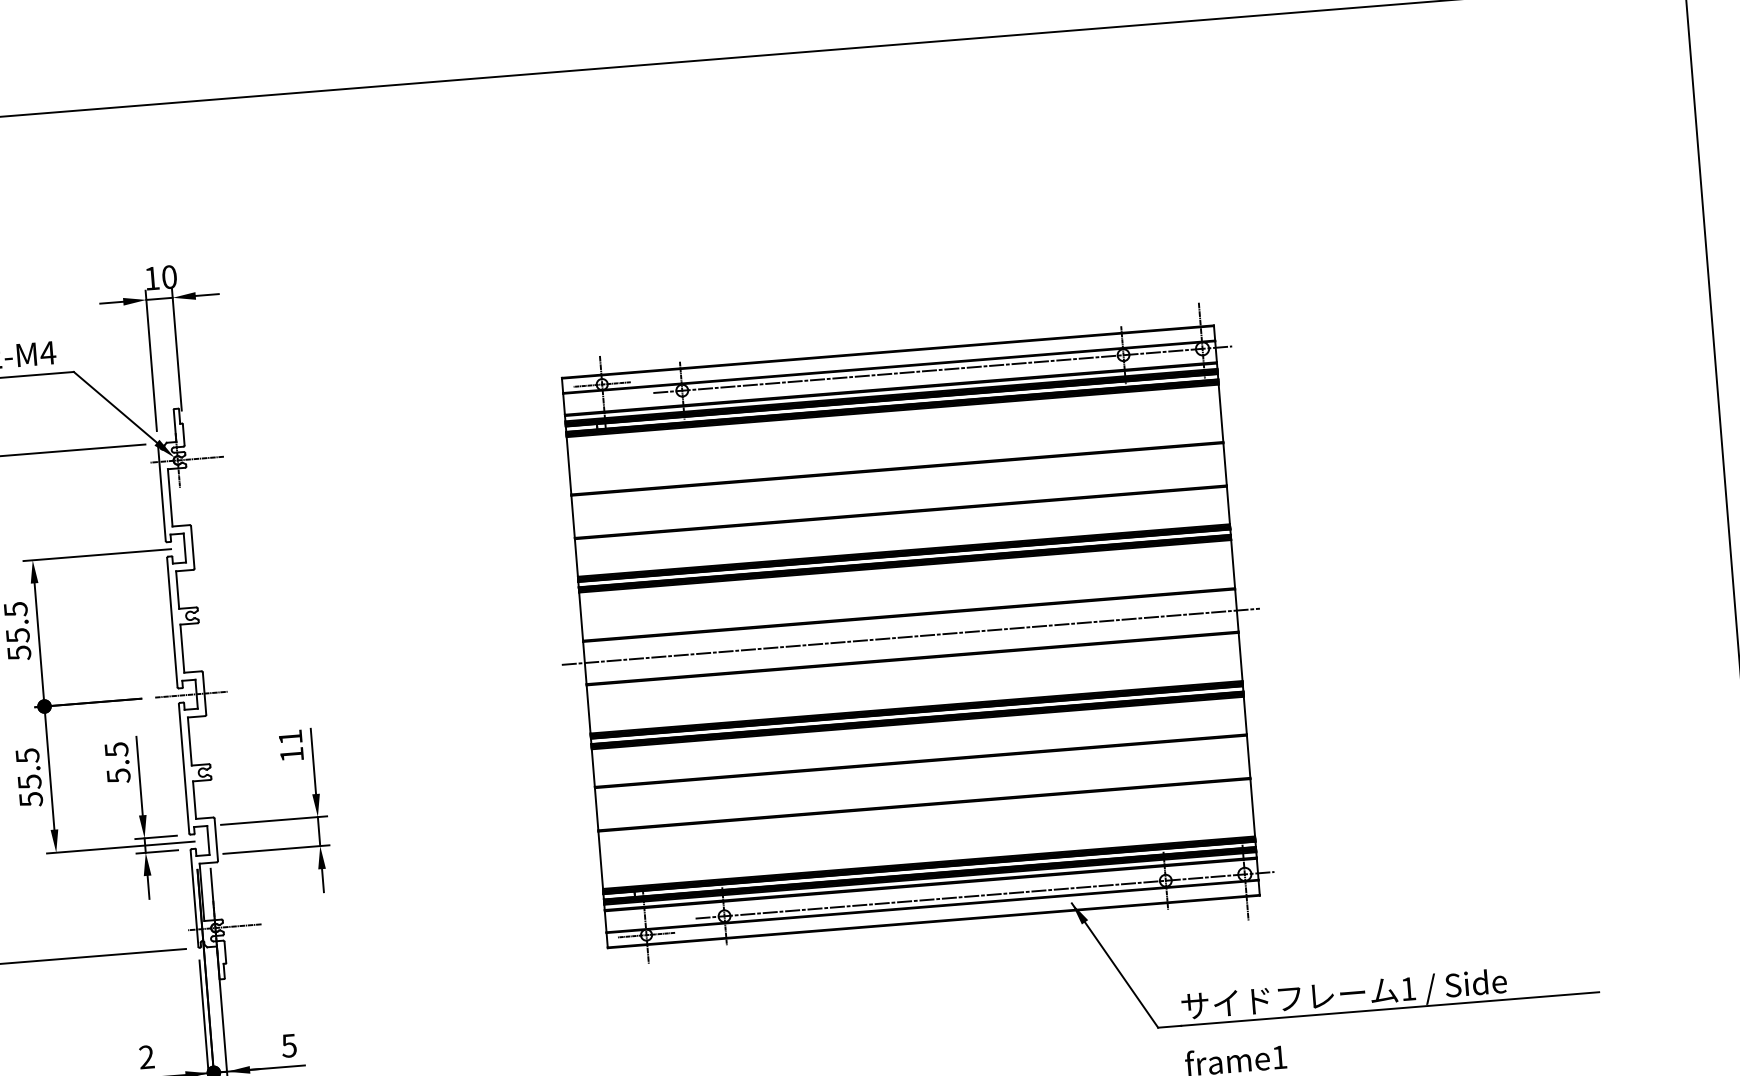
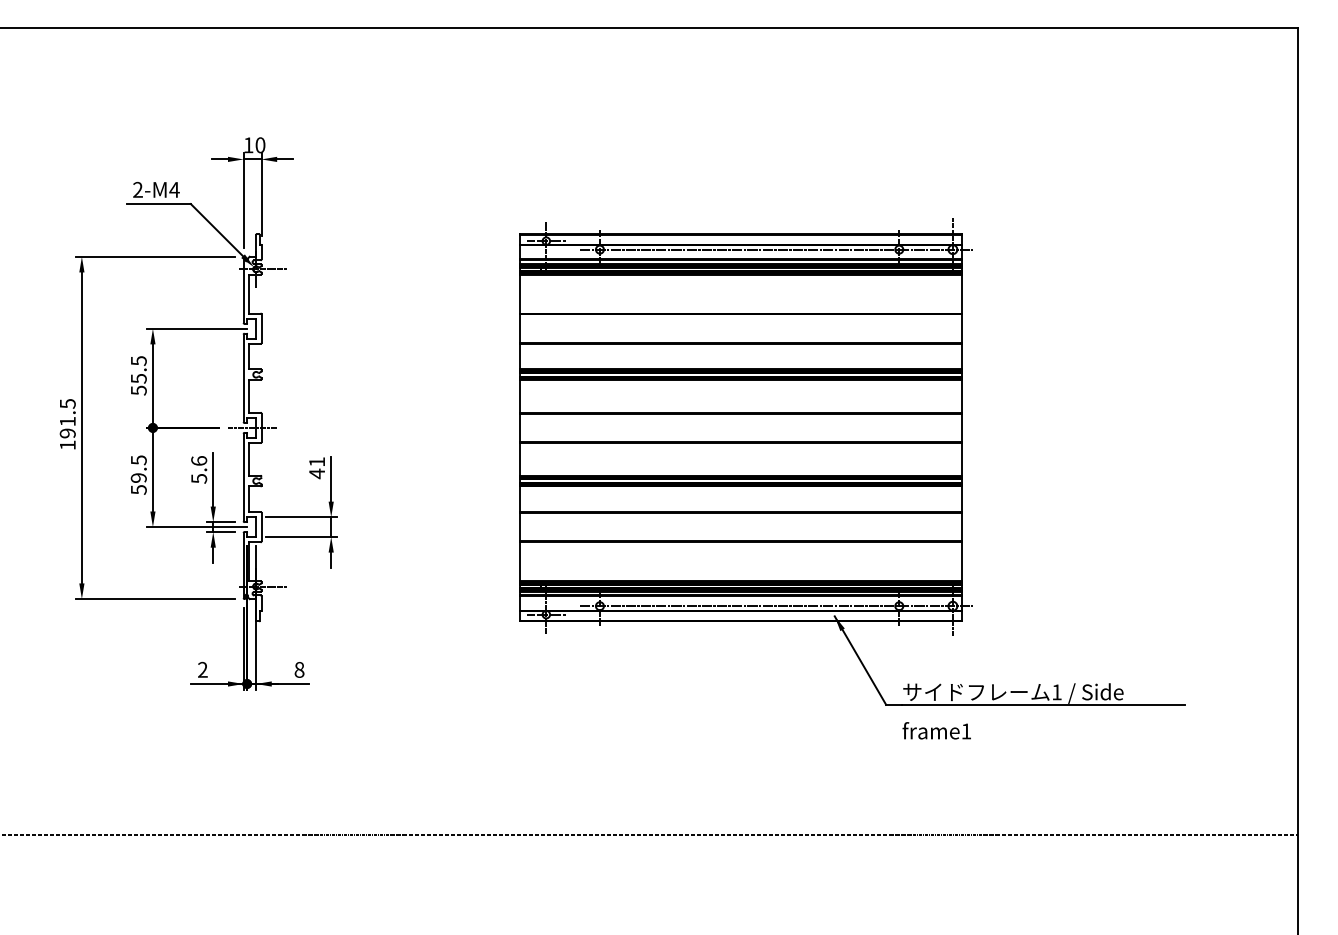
line: (910, 636) -> (740, 427), removed
text: (117, 750) -> (199, 461), 5.5 -> 5.6
text: (291, 754) -> (316, 473), 11 -> 41
text: (29, 782) -> (138, 478), 55.5 -> 59.5
text: (289, 1045) -> (299, 669), 5 -> 8

